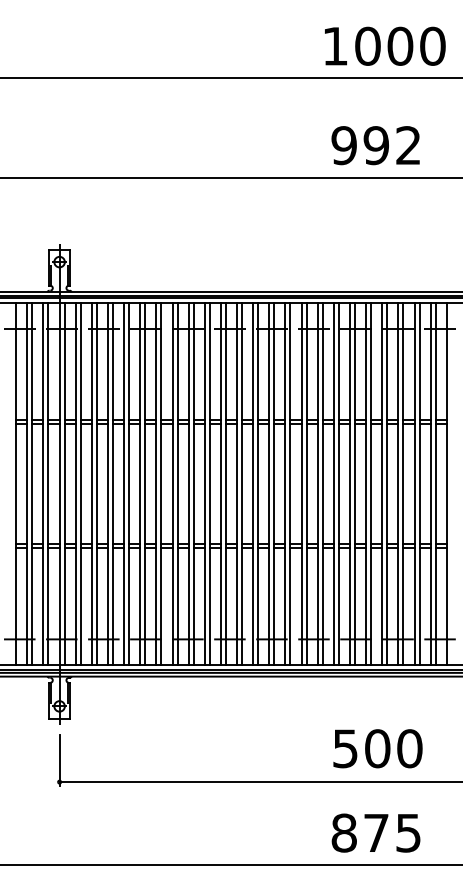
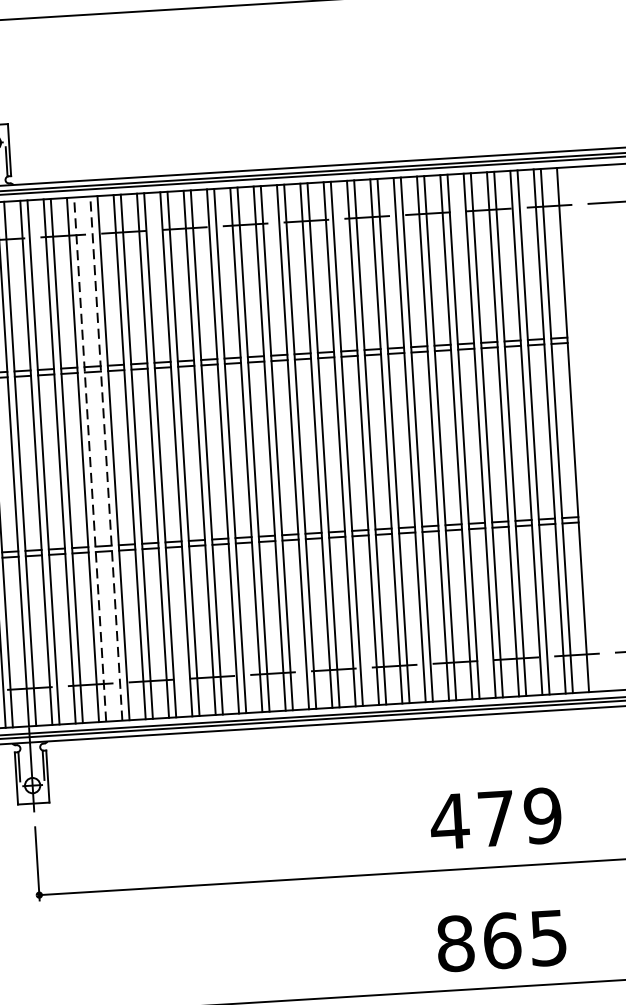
line: (112, 483) -> (89, 458), solid -> dashed
line: (124, 483) -> (106, 457), solid -> dashed
text: (377, 748) -> (496, 818), 500 -> 479
text: (376, 832) -> (502, 939), 875 -> 865

